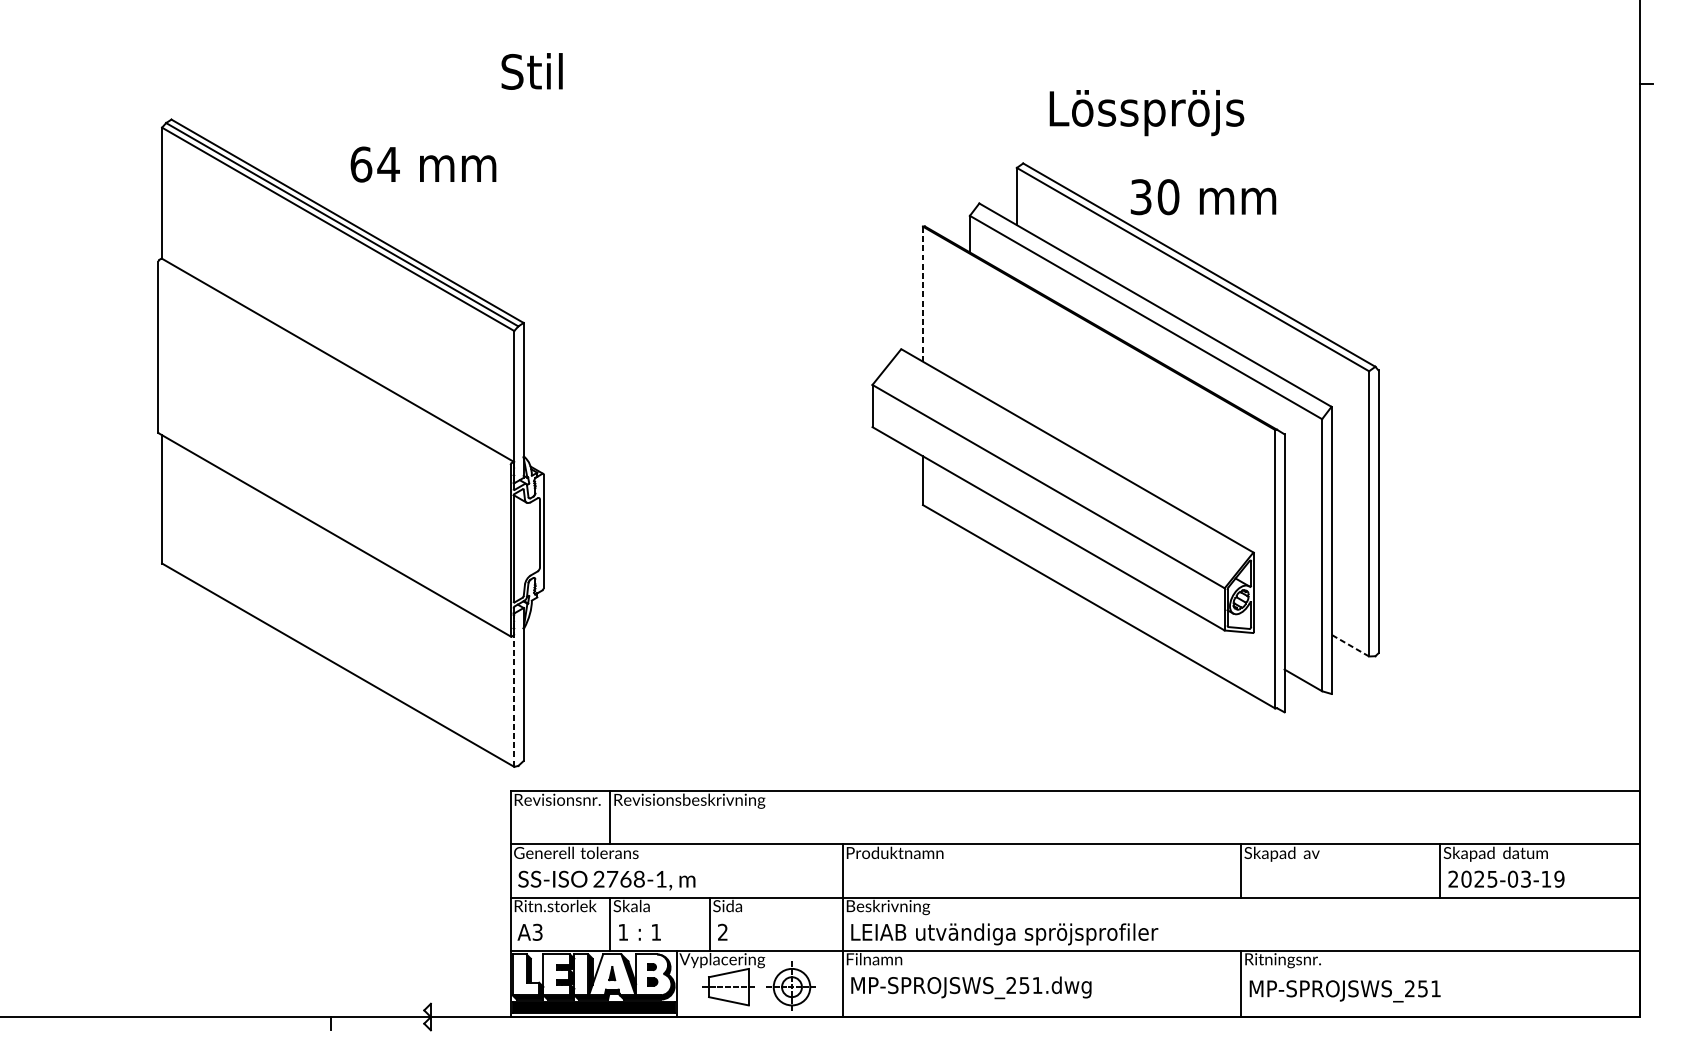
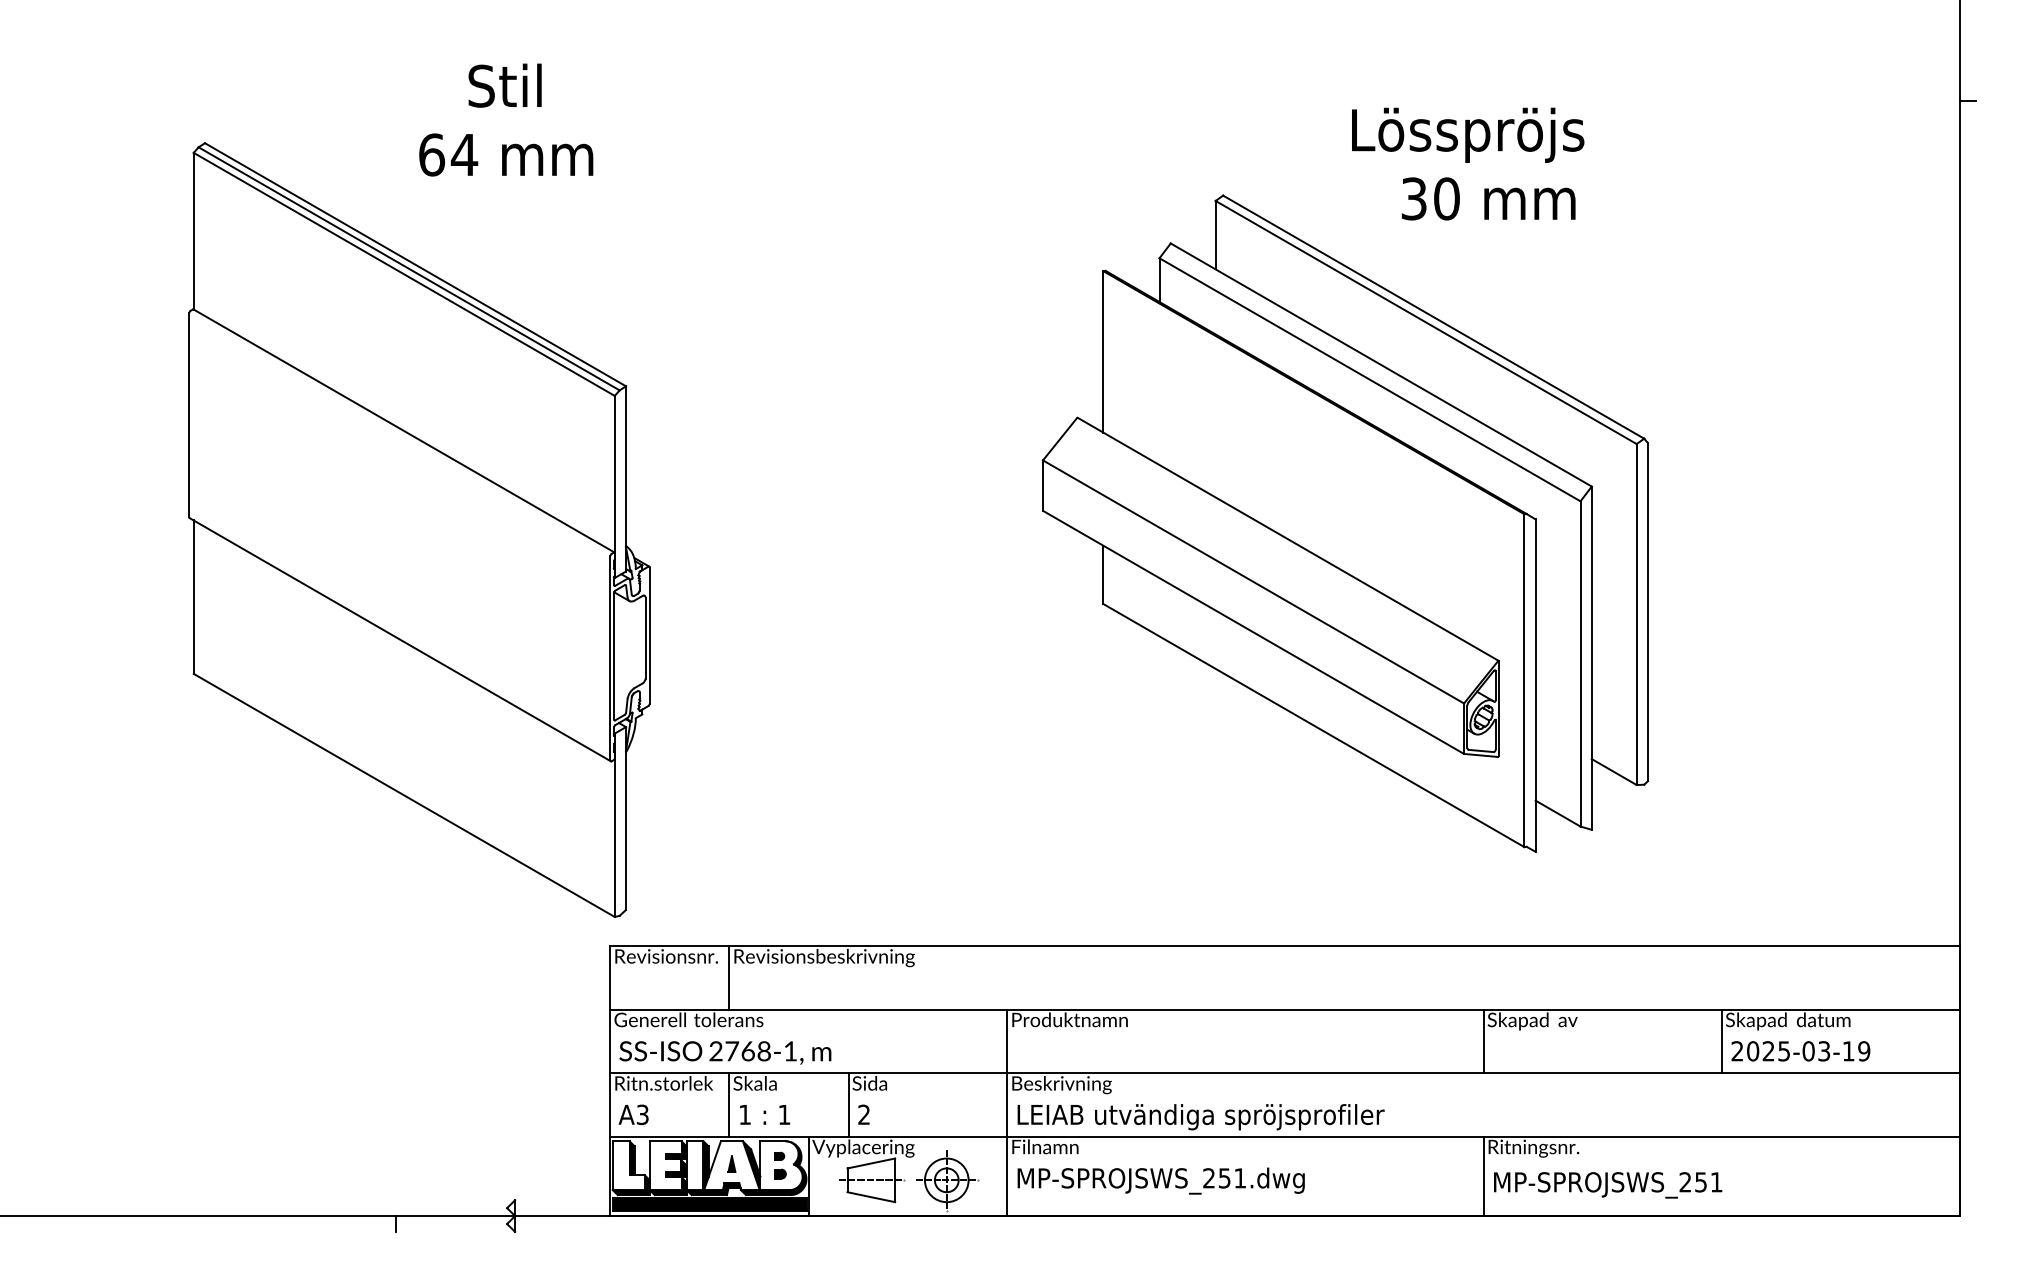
text: (531, 71) -> (504, 85), moved
text: (1147, 112) -> (1468, 134), moved
text: (423, 164) -> (506, 154), moved
text: (1203, 196) -> (1488, 198), moved
line: (923, 293) -> (1103, 351), dashed -> solid
line: (1350, 646) -> (1614, 772), dashed -> solid
line: (514, 690) -> (614, 825), dashed -> solid

